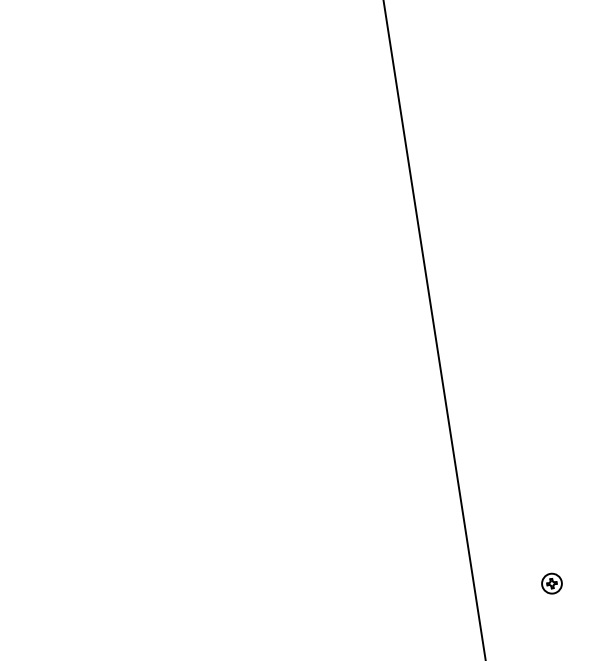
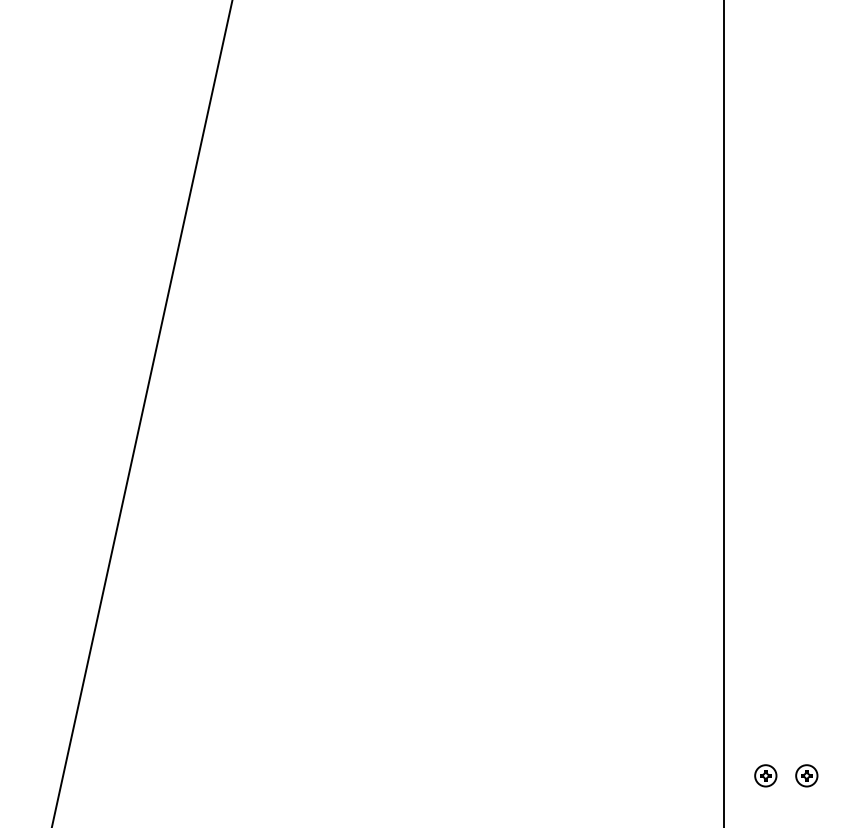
part: (513, 589) -> (765, 775), added

